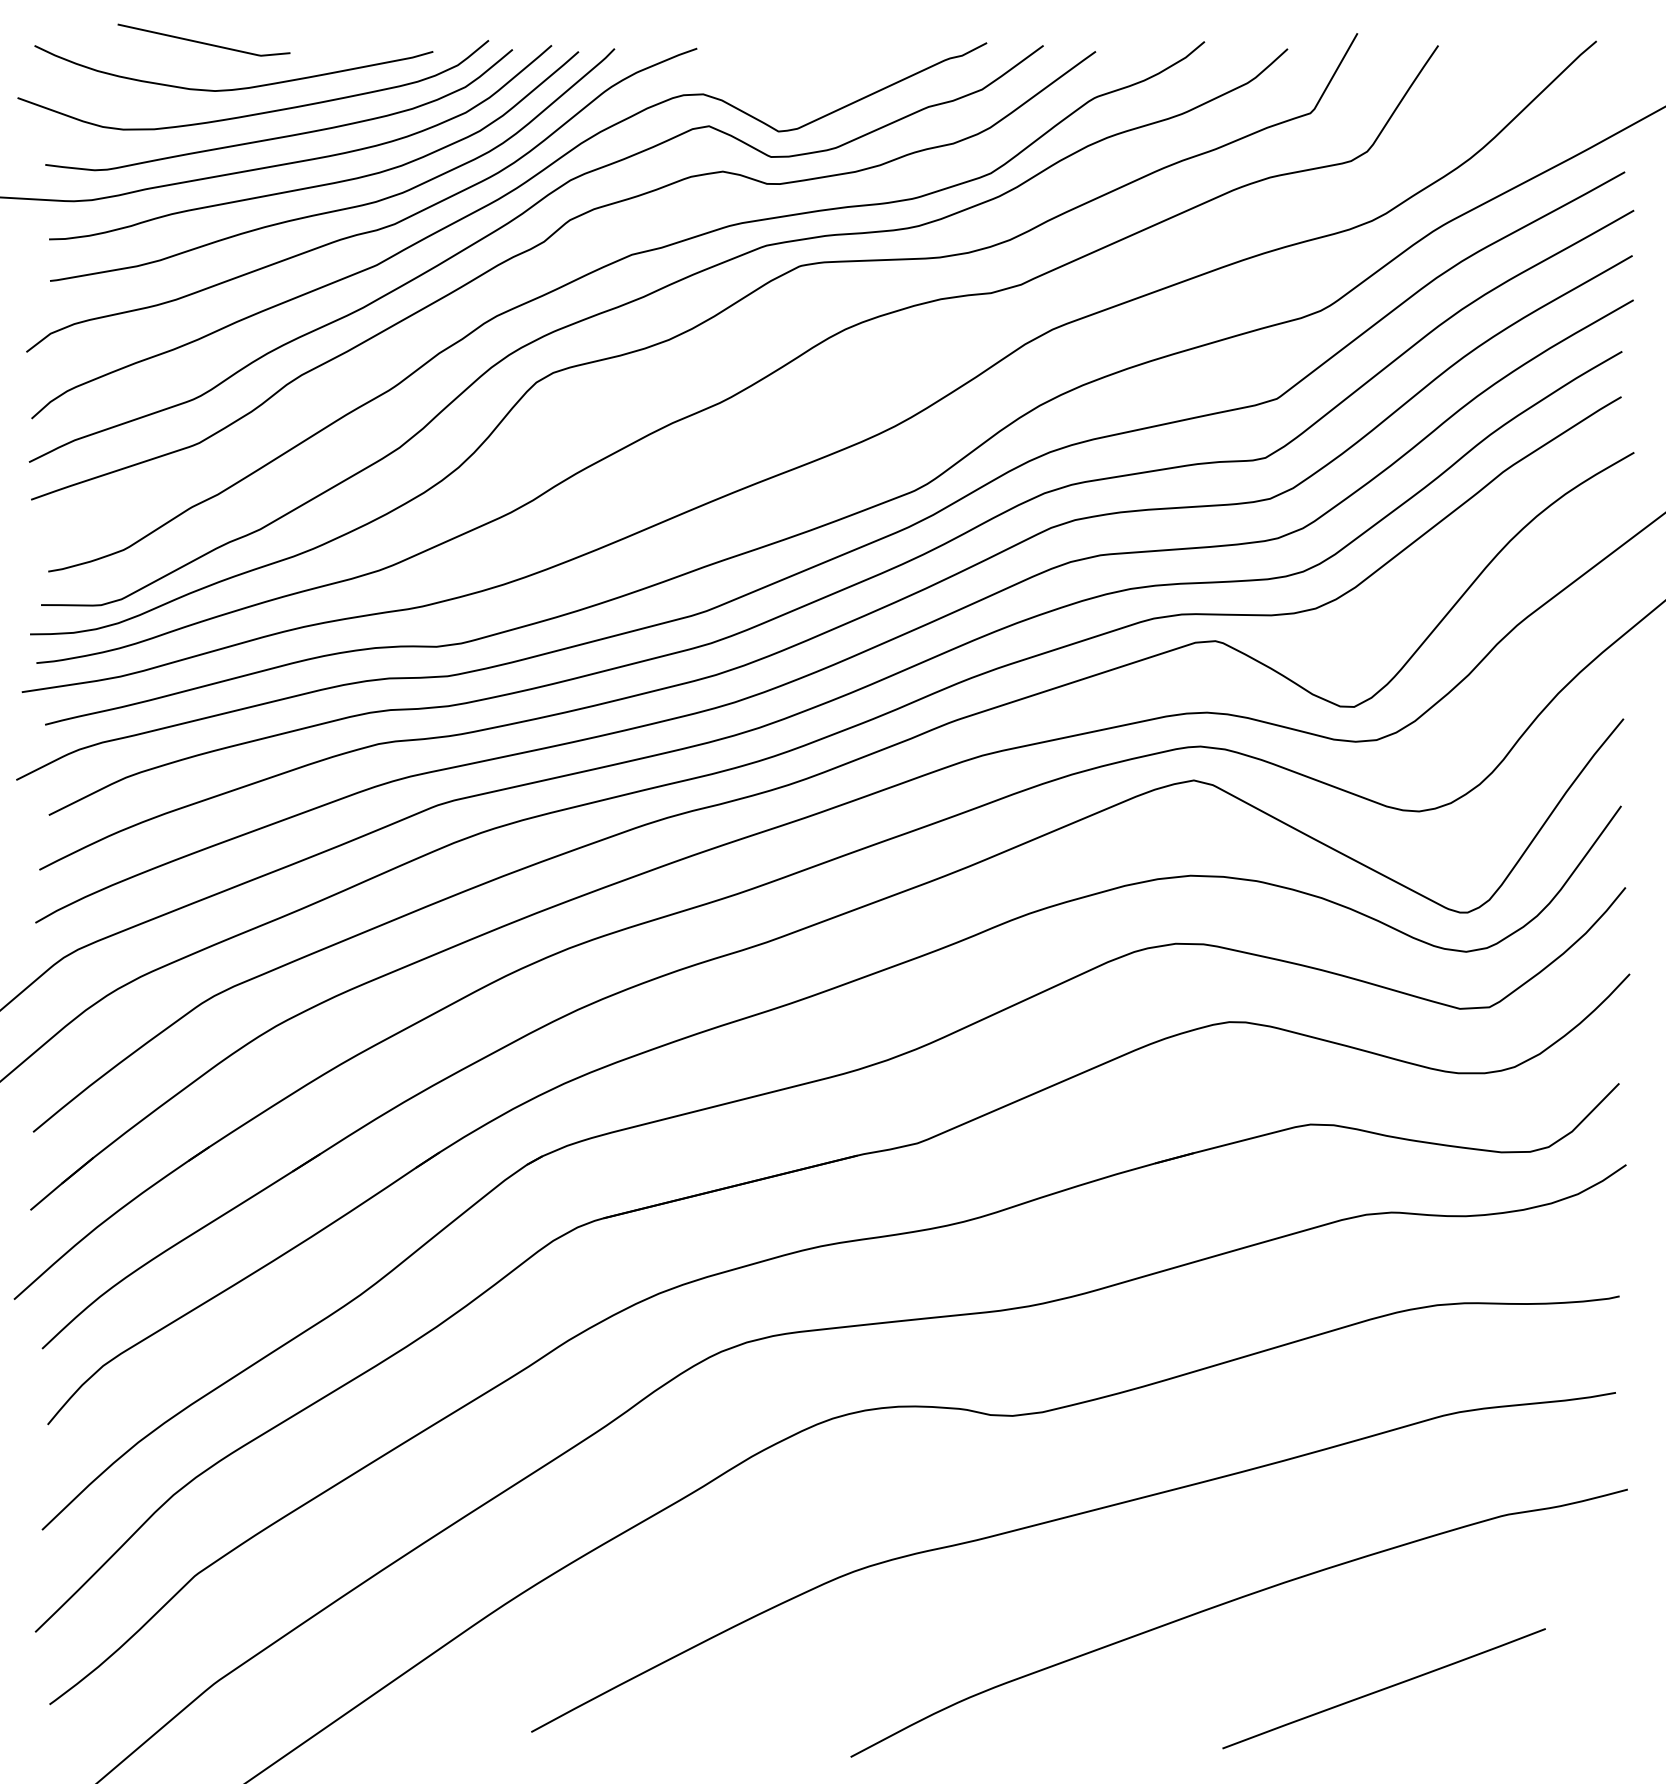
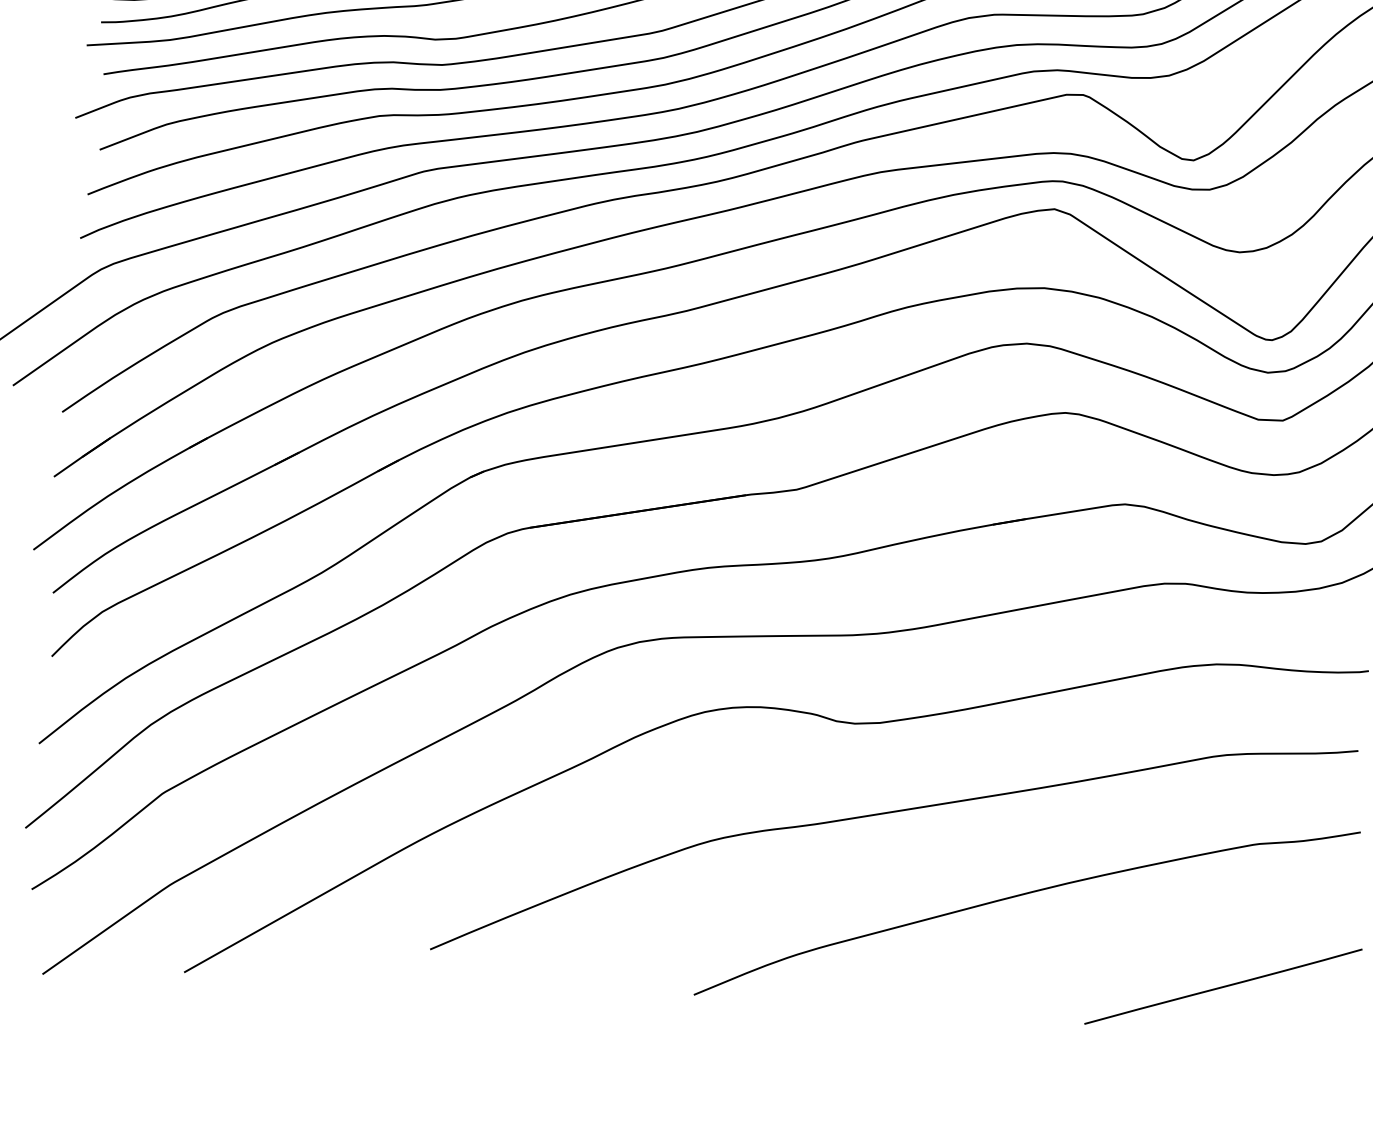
line: (1383, 1688) -> (1222, 986), moved

